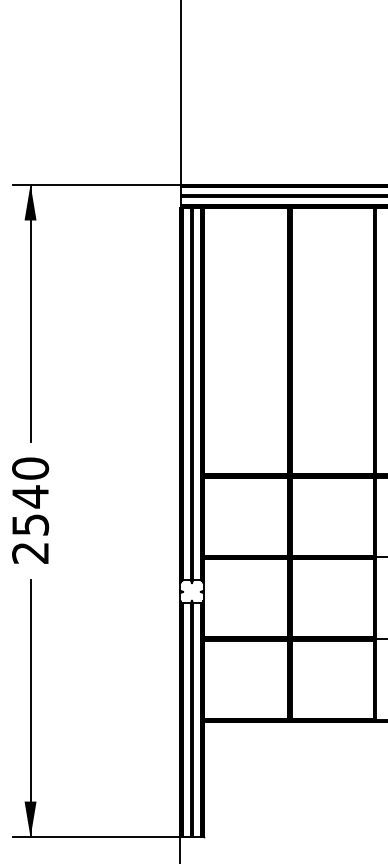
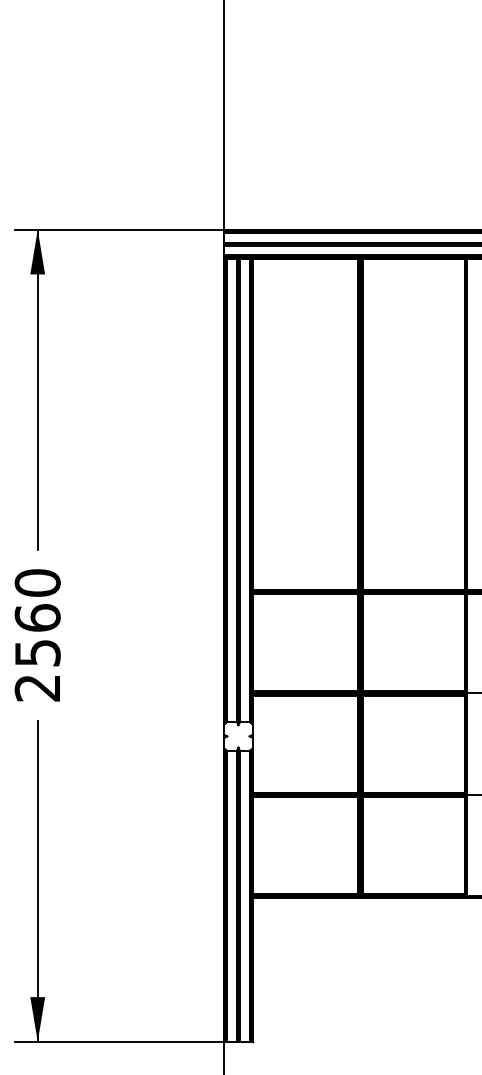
text: (30, 496) -> (37, 617), 2540 -> 2560

